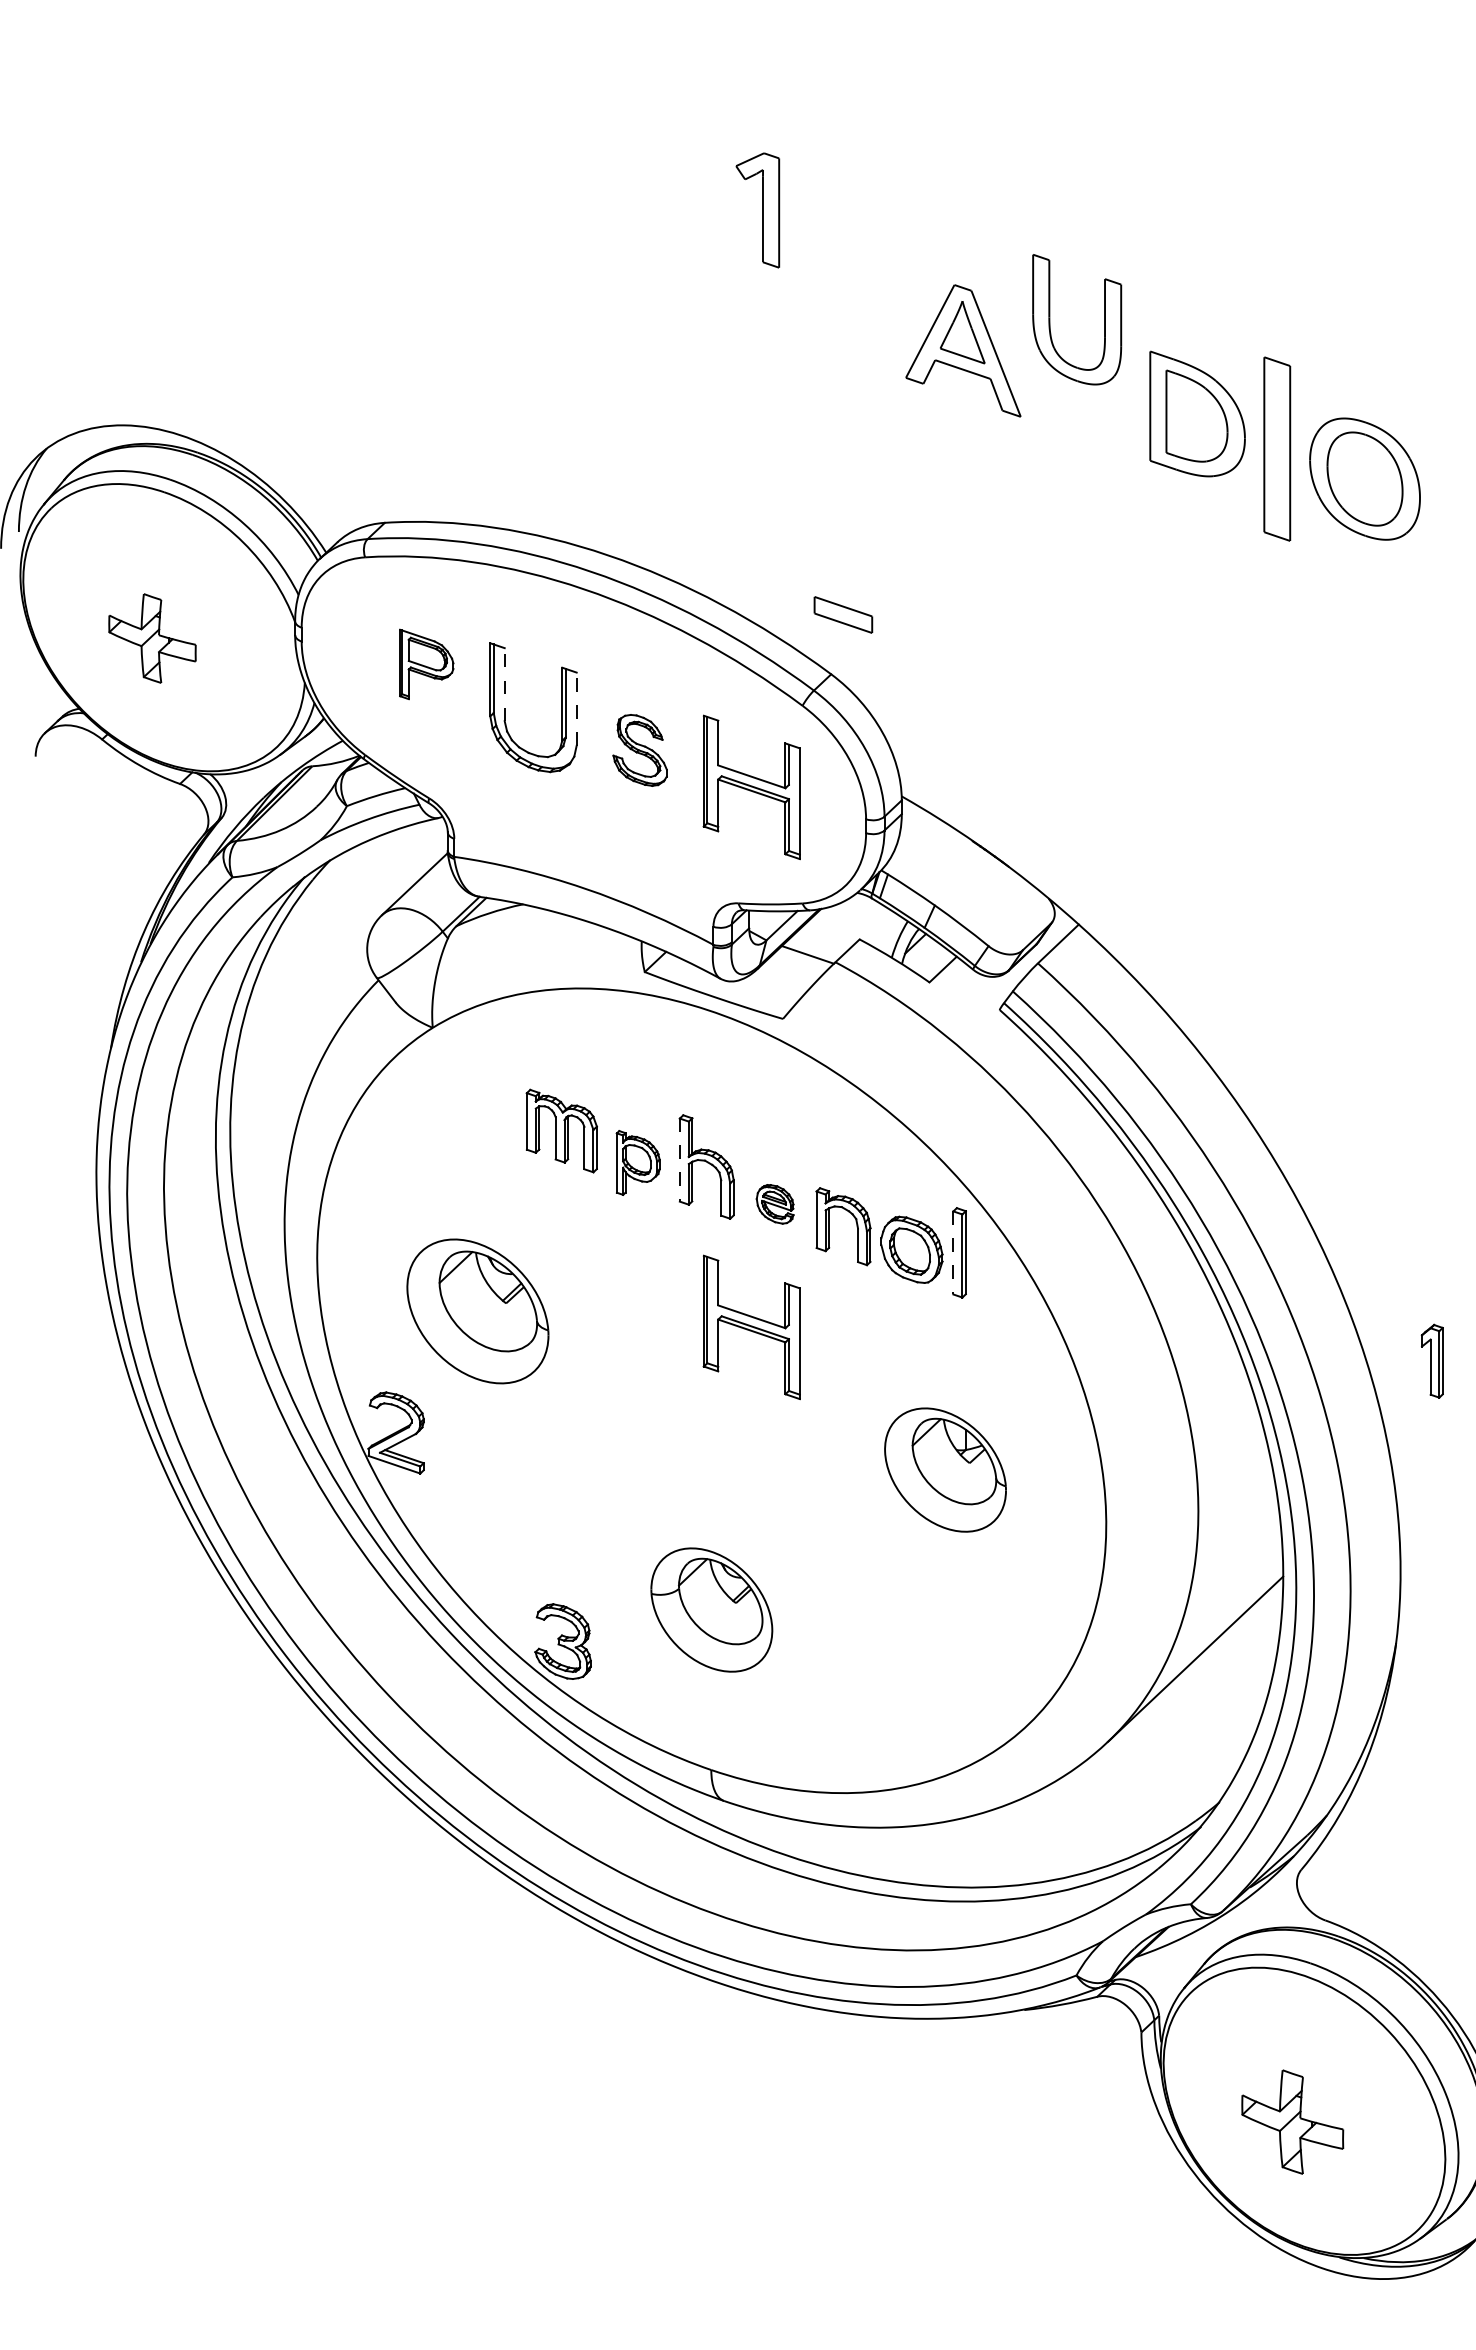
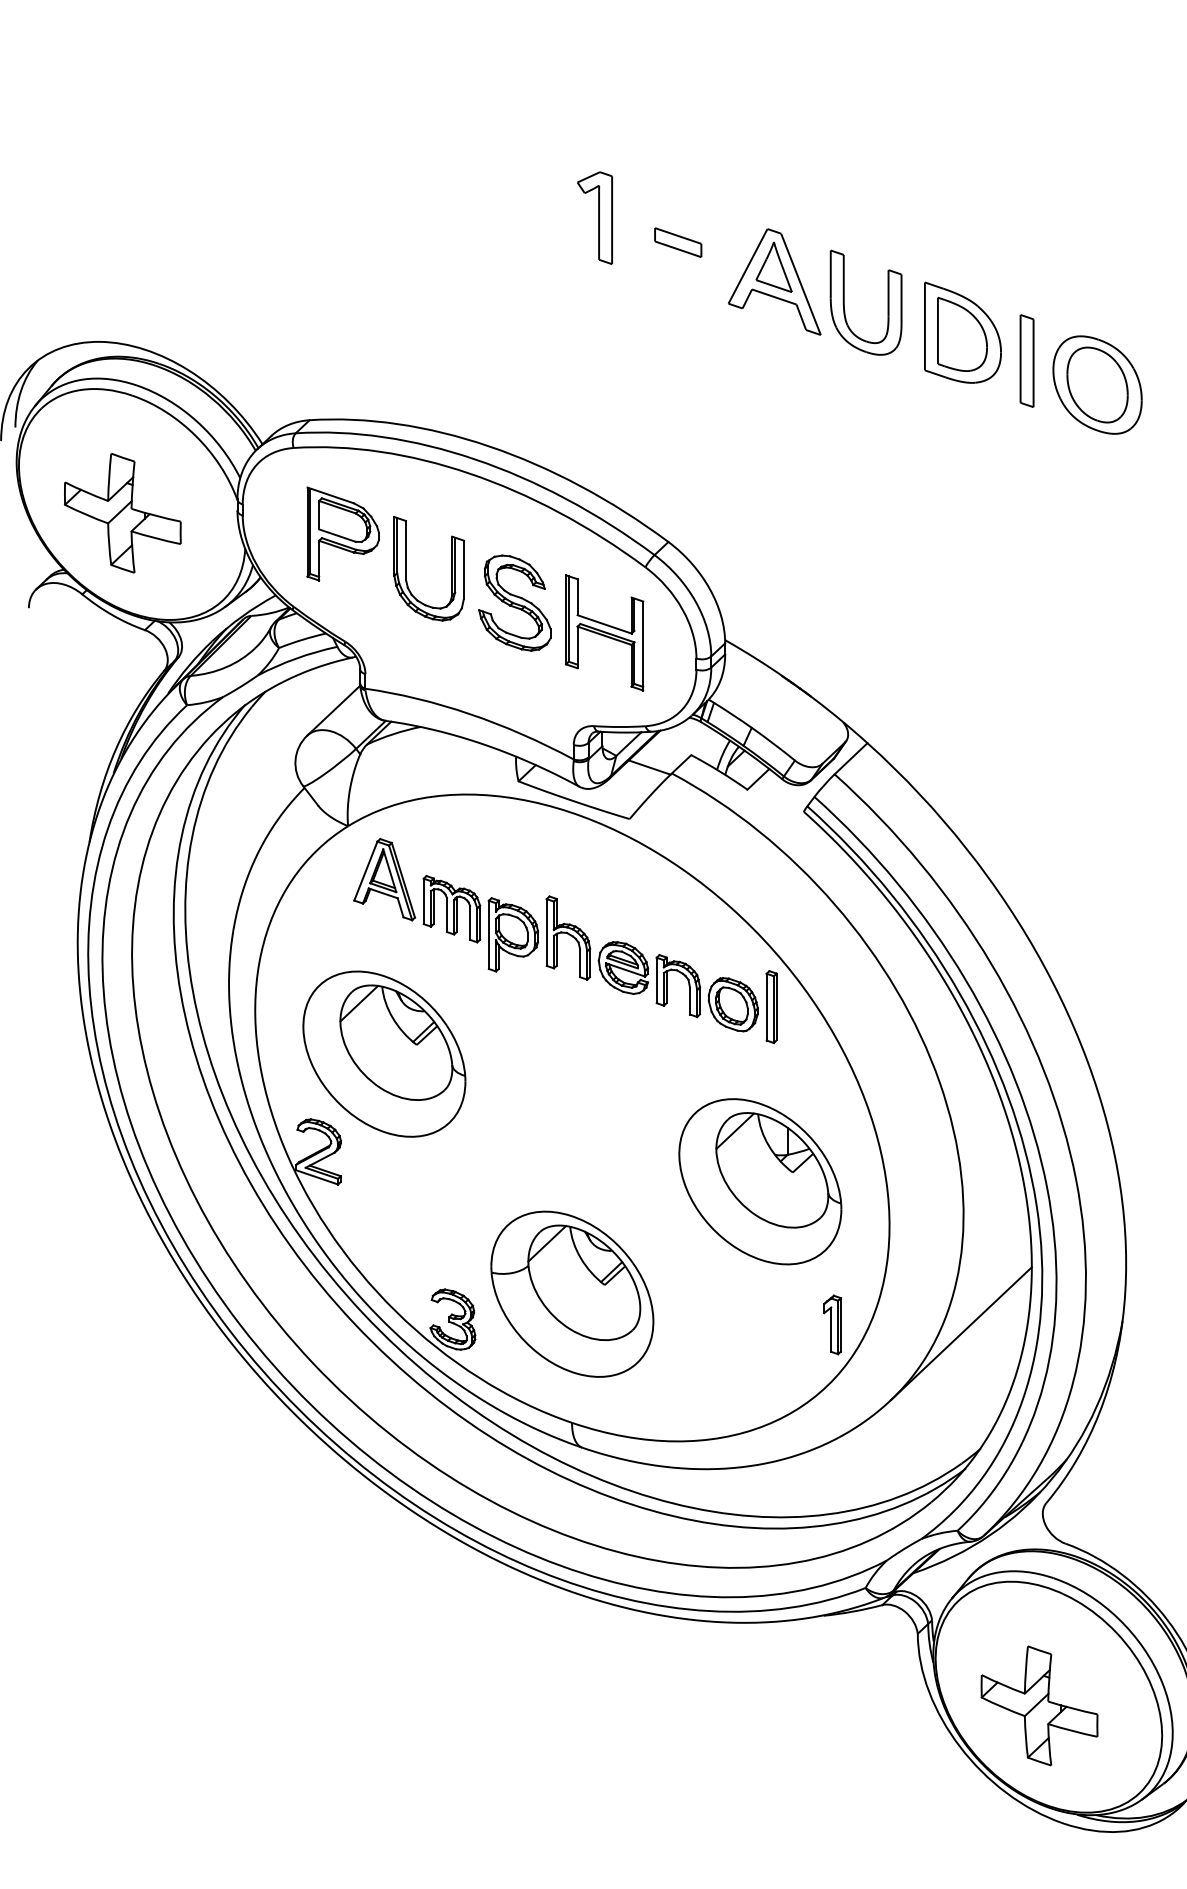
part: (757, 210) -> (594, 218), moved
part: (1050, 319) -> (844, 302), moved
part: (1277, 449) -> (1027, 361), size x0.62
part: (843, 614) -> (678, 242), moved
part: (152, 638) -> (122, 513), size x1.67
part: (426, 664) -> (343, 534), size x1.67
line: (504, 684) -> (405, 550), dashed -> solid
line: (576, 709) -> (463, 570), dashed -> solid
part: (639, 750) -> (514, 603), size x1.67
part: (477, 1093) -> (384, 878), added
line: (679, 1160) -> (546, 932), dashed -> solid
part: (637, 1162) -> (512, 934), size x1.43
part: (774, 1204) -> (622, 968), size x1.67
line: (953, 1252) -> (766, 1006), dashed -> solid
part: (477, 1311) -> (384, 1054), size x1.43
part: (751, 1327) -> (604, 1067), removed
part: (1431, 1360) -> (831, 1324), moved
part: (945, 1469) -> (760, 1181), size x1.67
part: (711, 1609) -> (572, 1293), size x1.67
part: (1292, 2121) -> (1039, 1705), size x1.43

